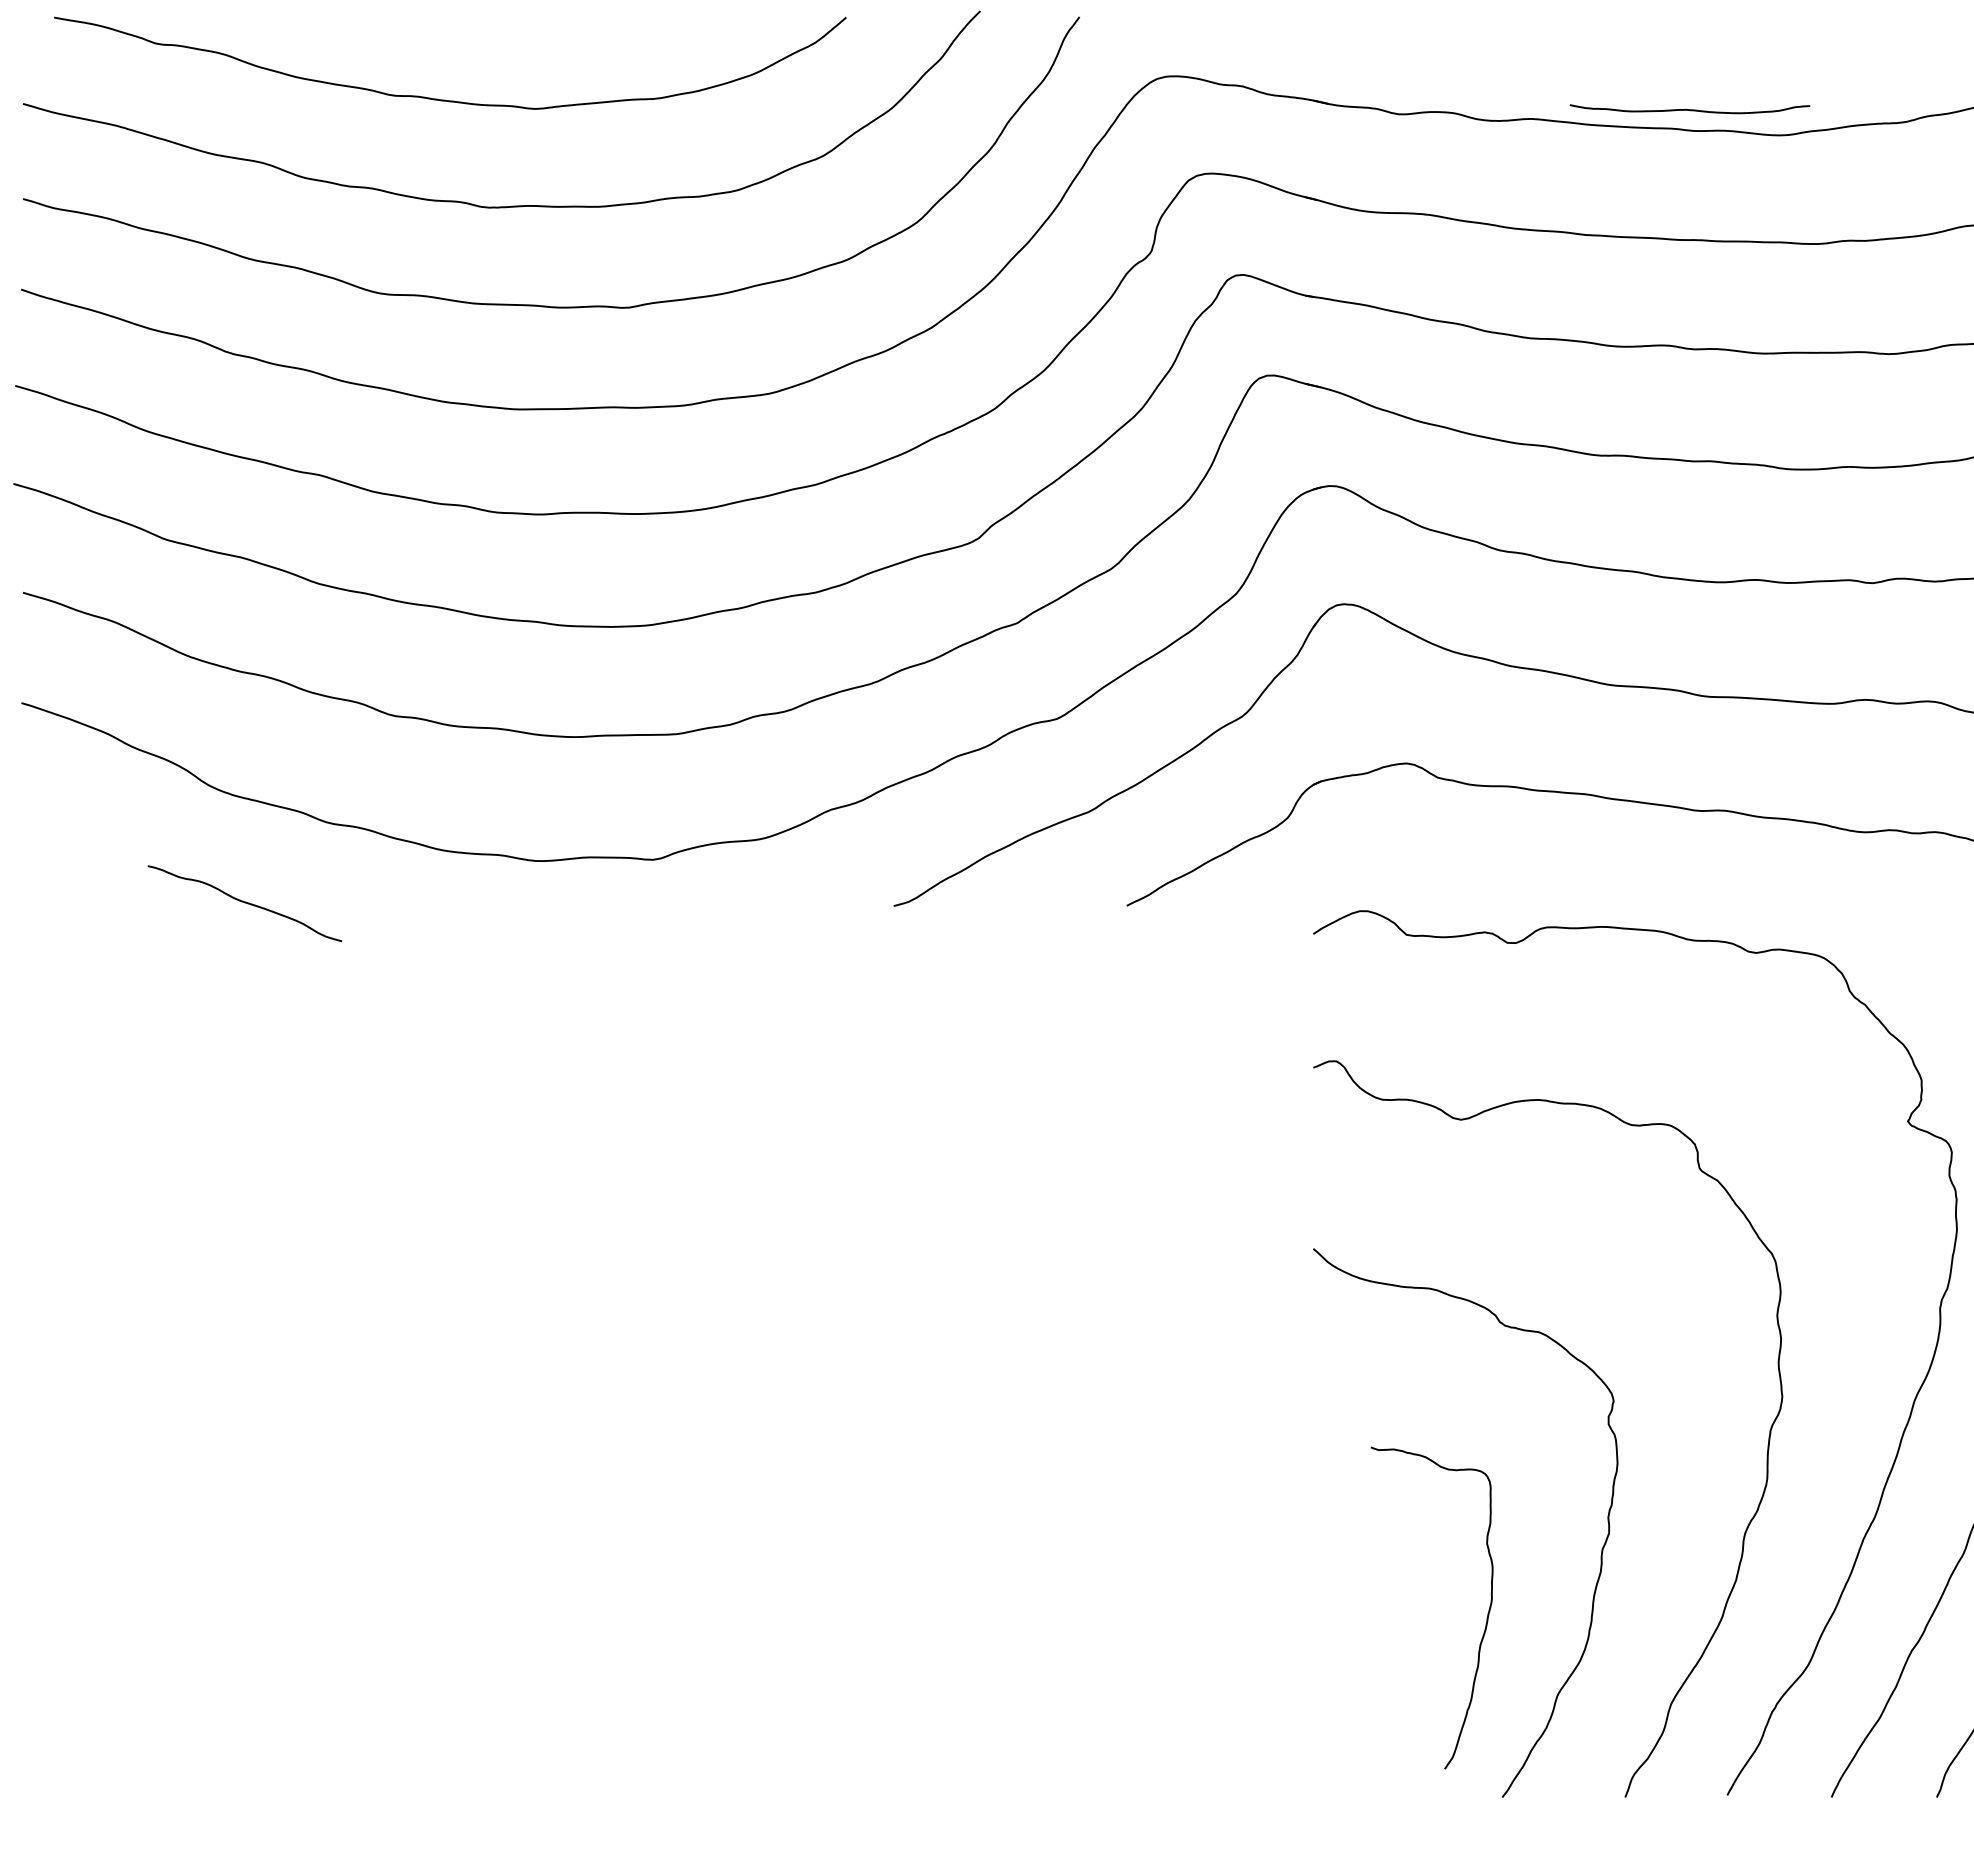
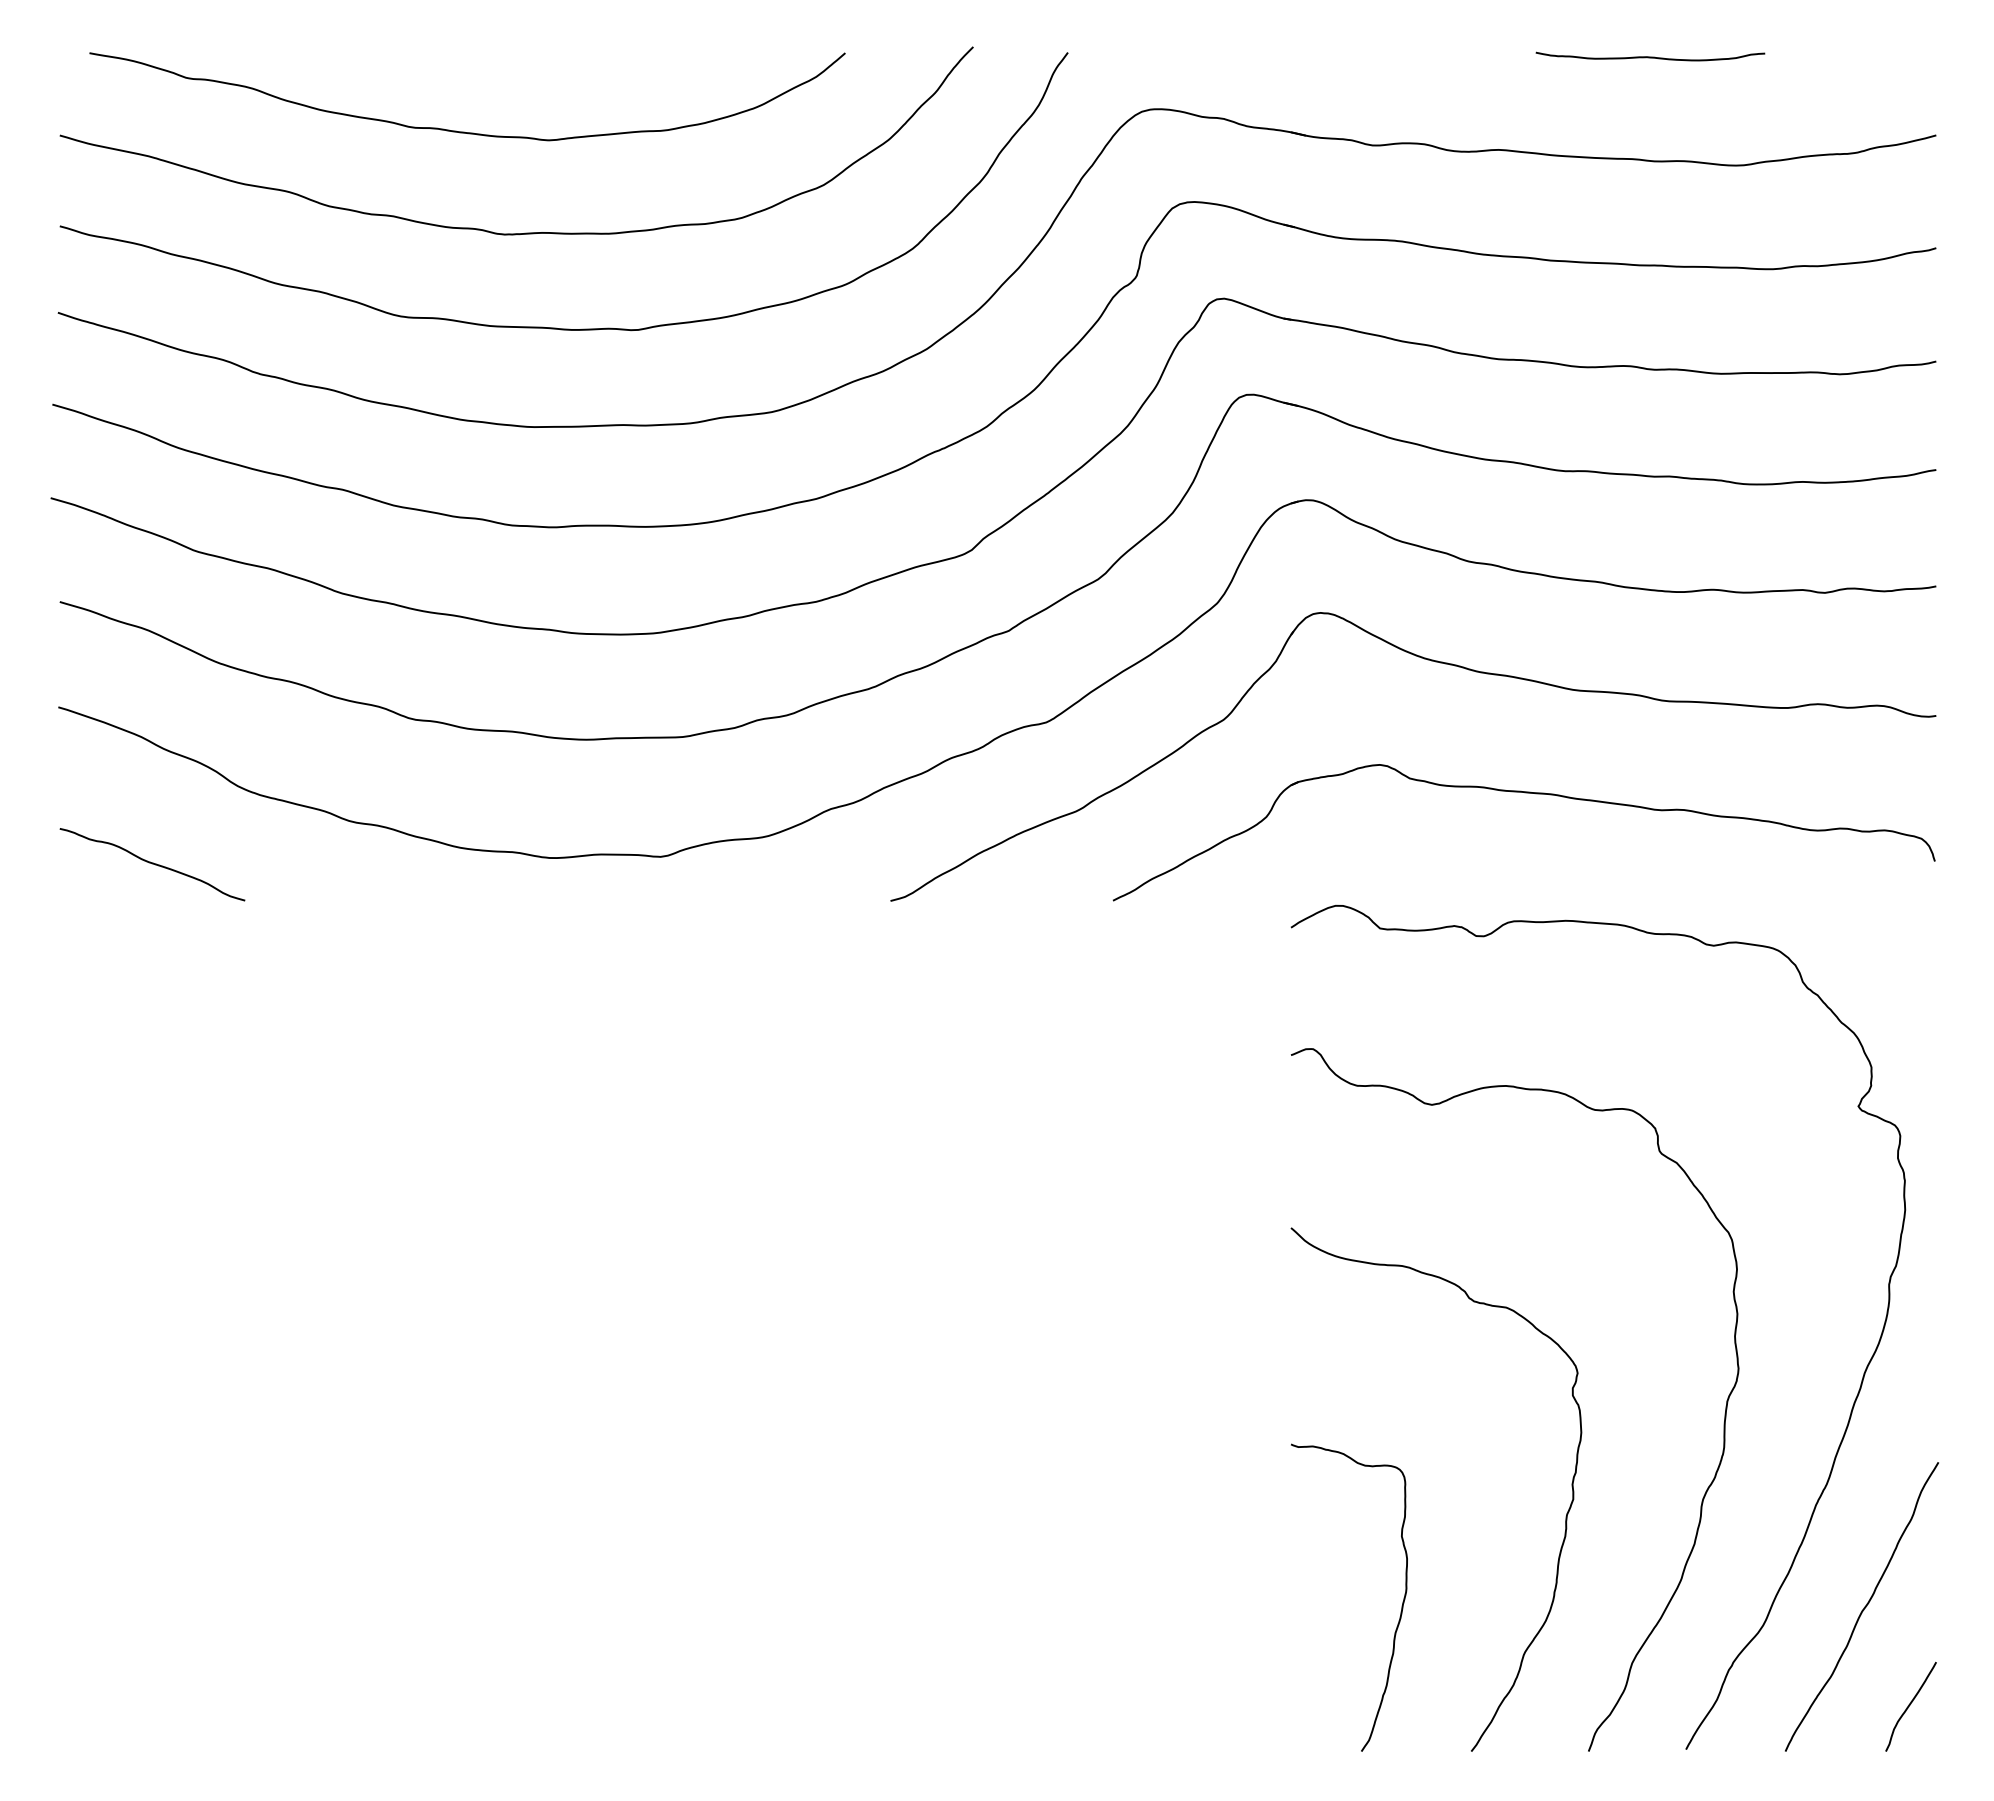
curve: (1690, 109) -> (1650, 56), moved
curve: (244, 903) -> (152, 864), moved
curve: (1486, 1616) -> (1401, 1605), moved

